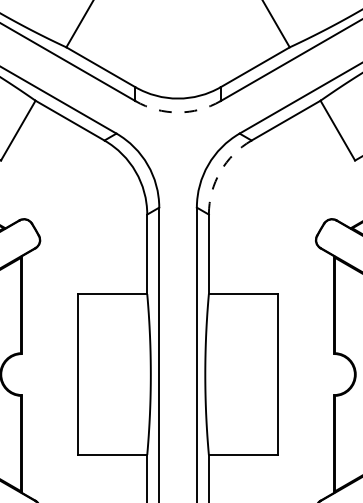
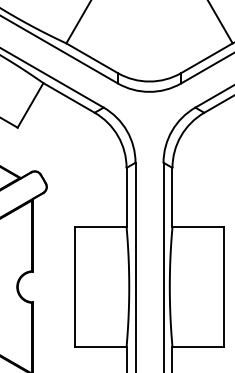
arc: (178, 112) -> (149, 91), dashed -> solid
arc: (220, 171) -> (181, 135), dashed -> solid

